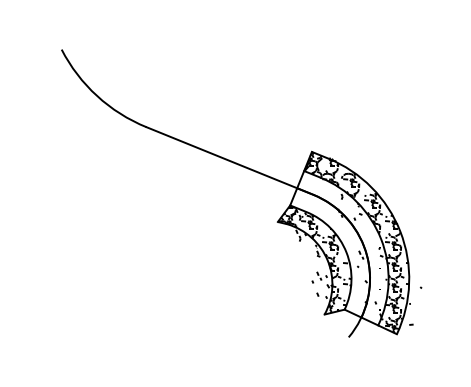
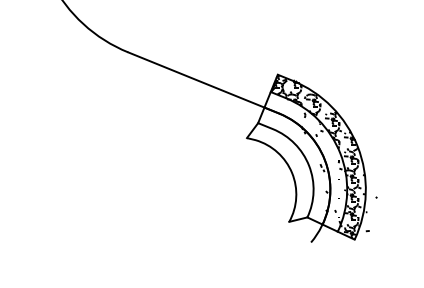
hatch: (318, 259) -> (283, 172), removed

